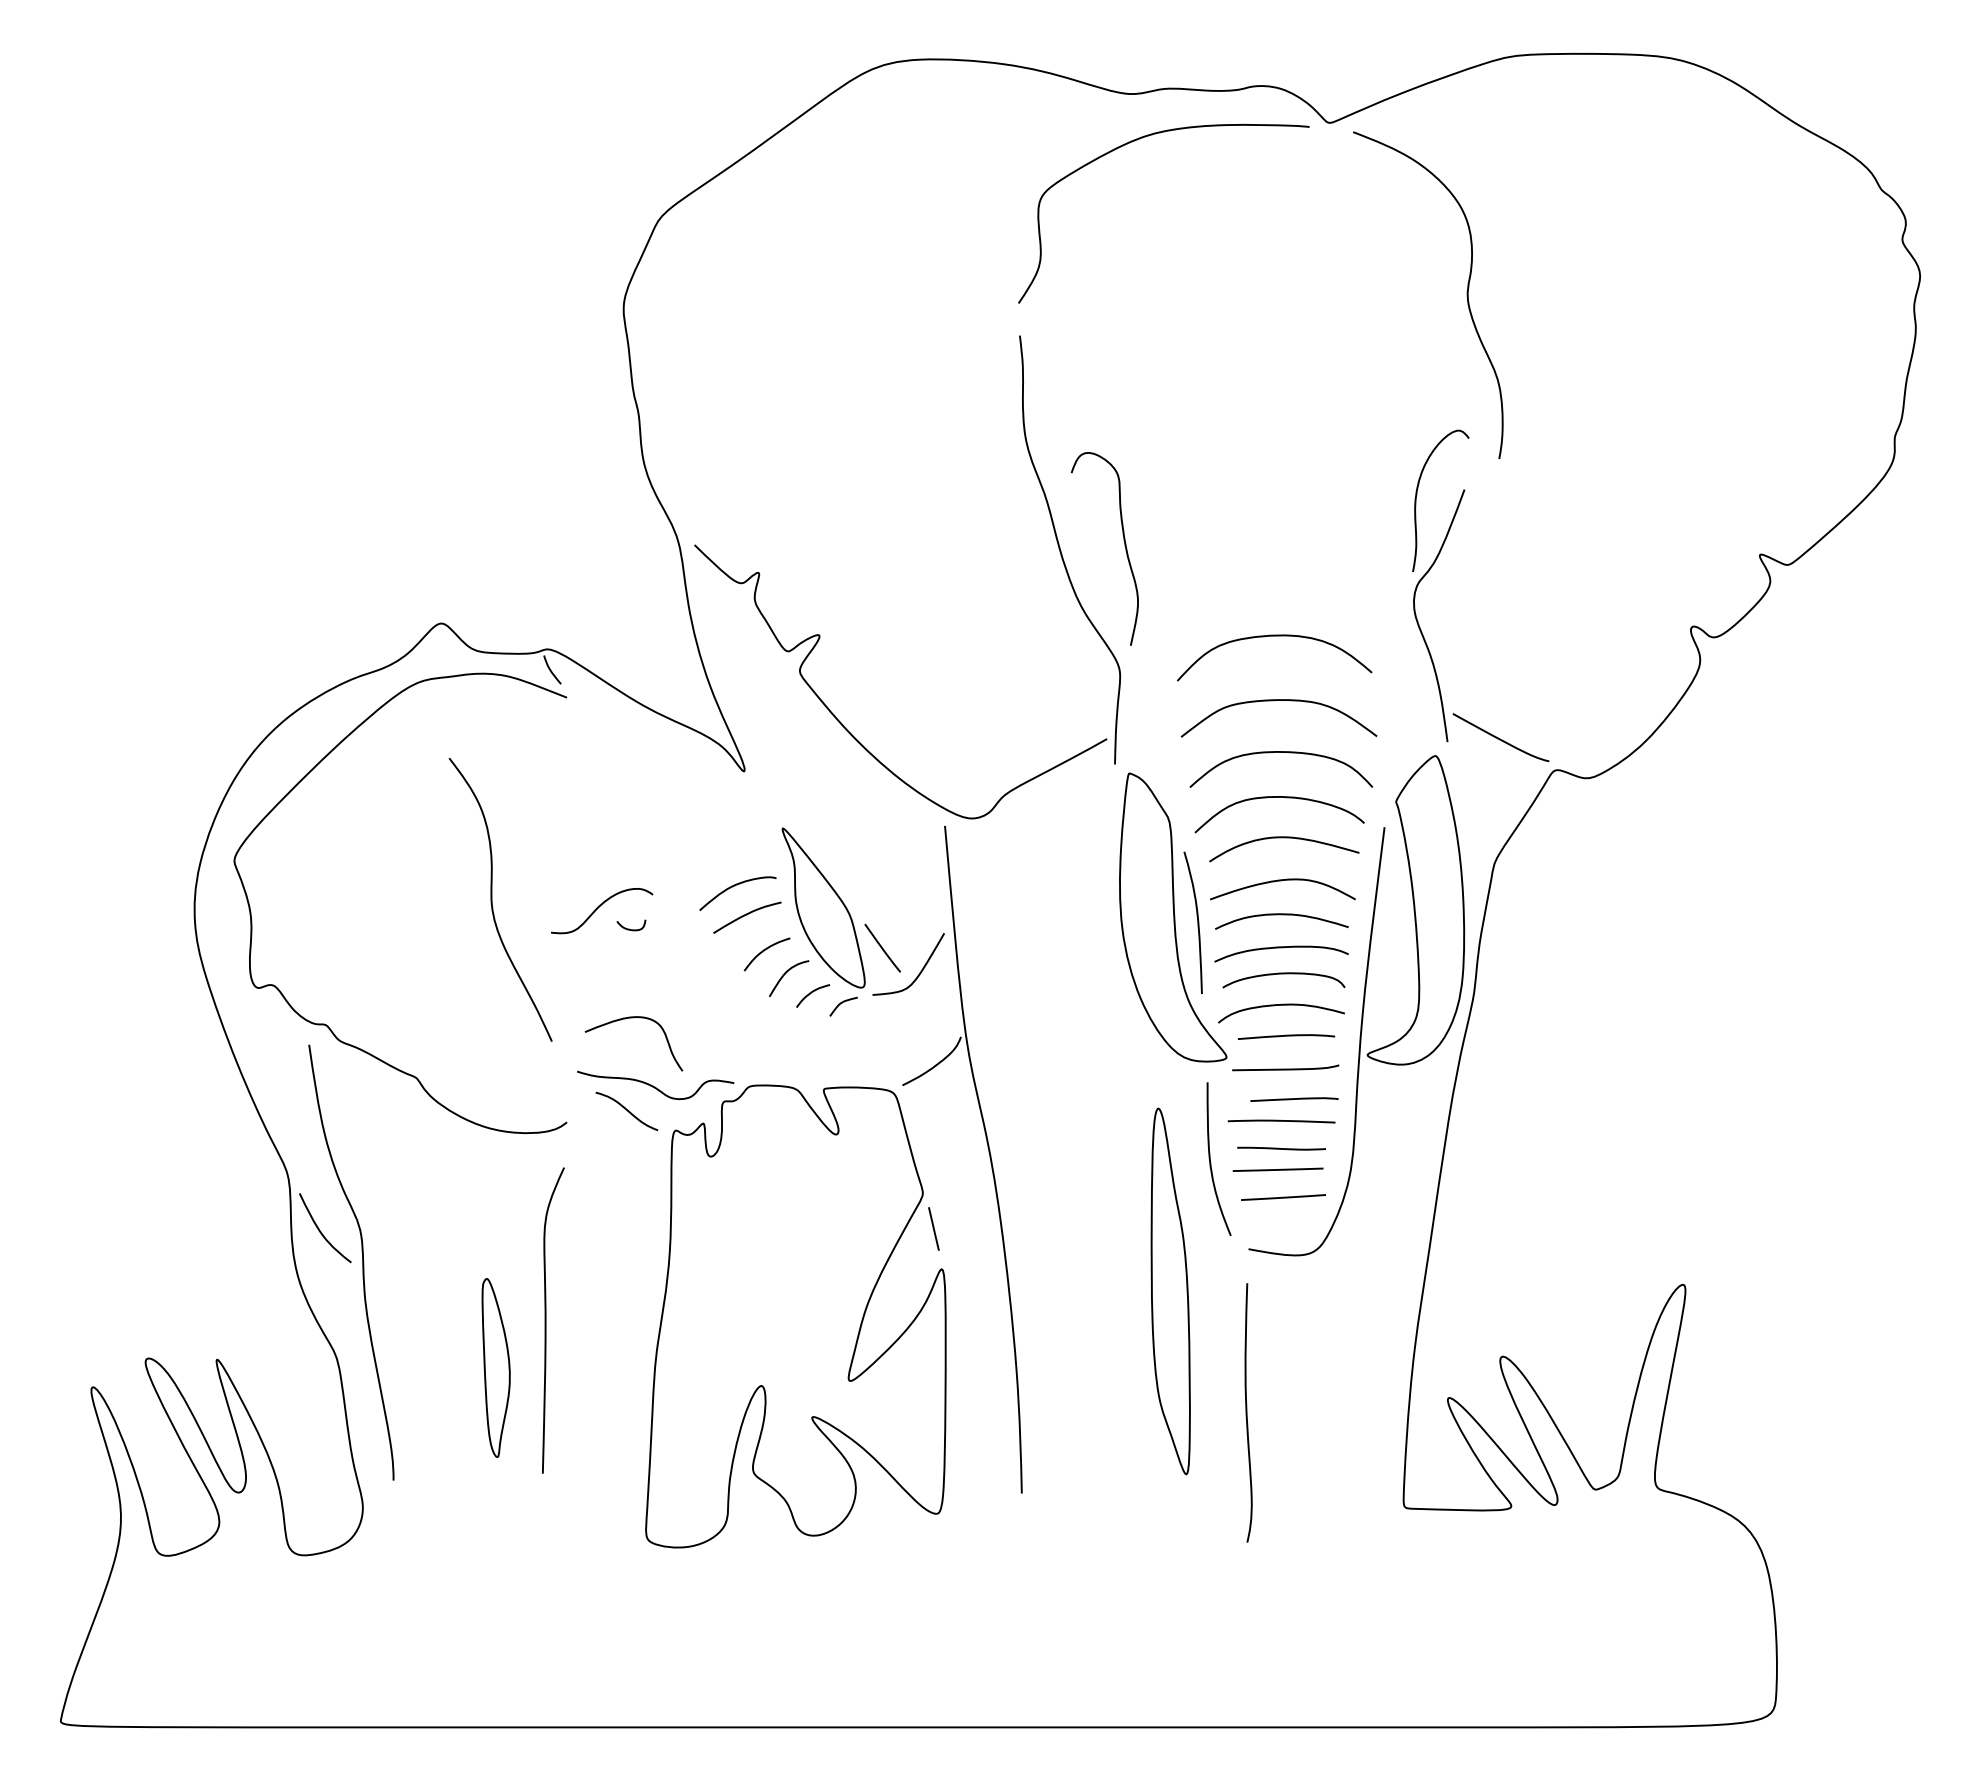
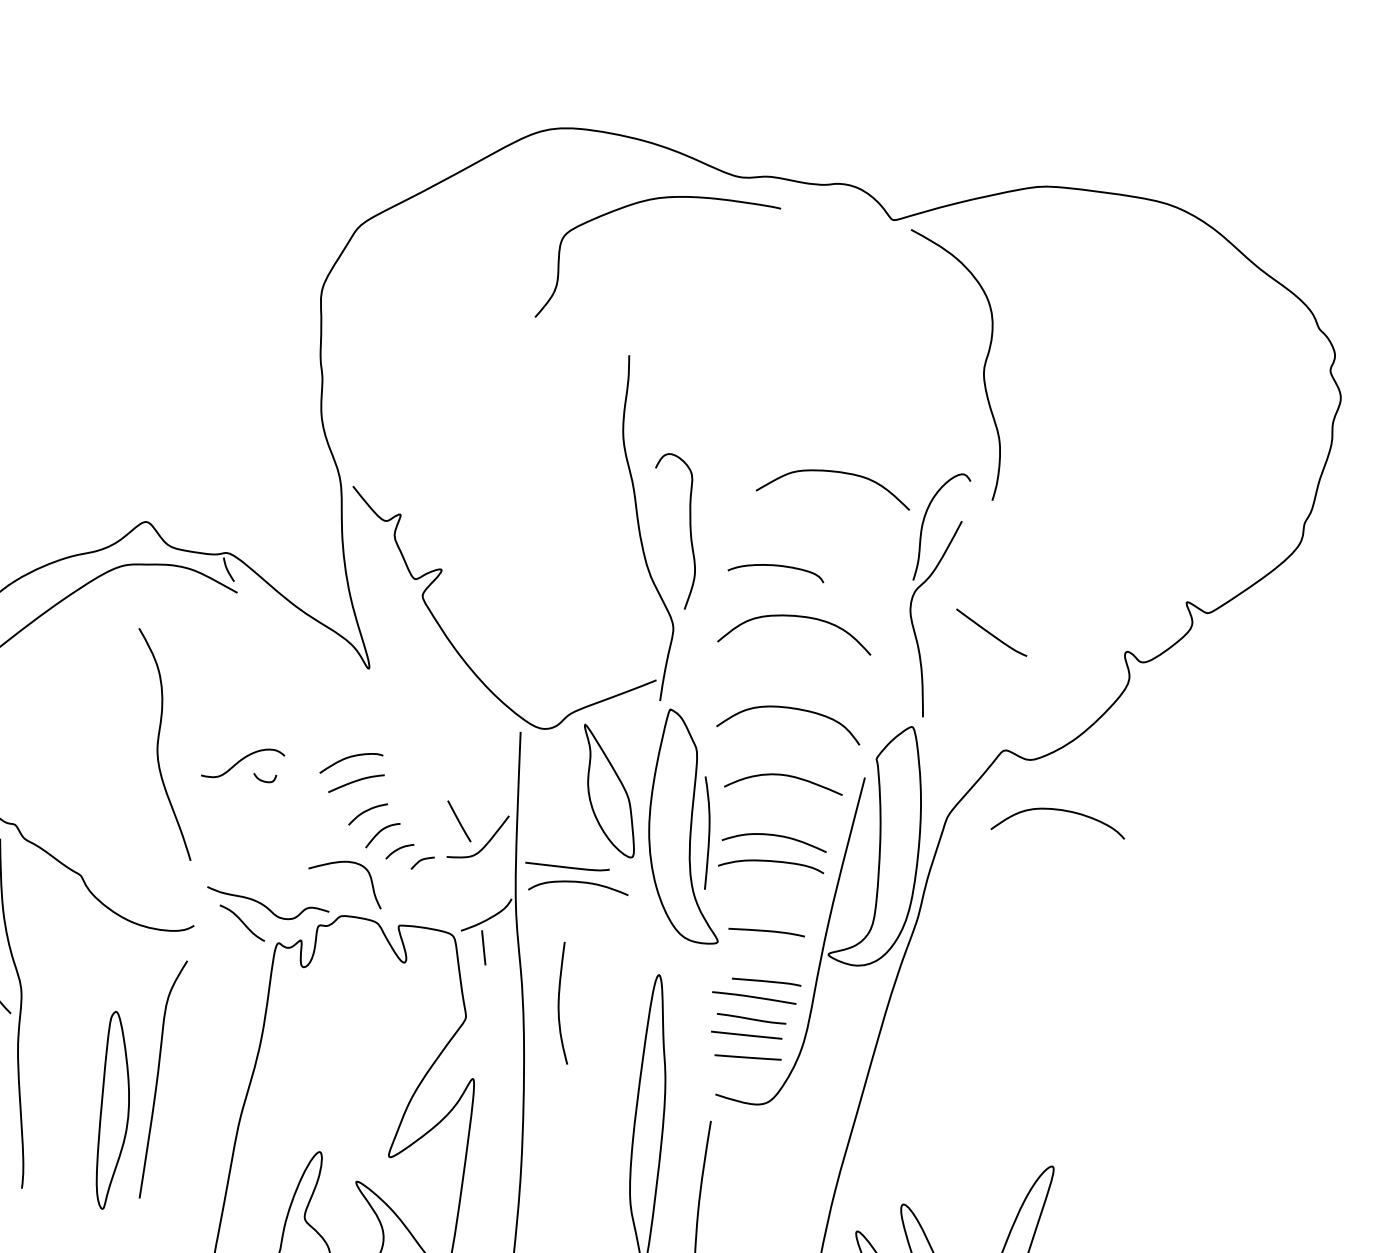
curve: (1132, 142) -> (640, 202), moved
curve: (1274, 701) -> (832, 472), moved
curve: (1500, 738) -> (991, 633), moved
curve: (1279, 797) -> (1060, 810), moved
curve: (1281, 881) -> (778, 809), removed
part: (823, 907) -> (609, 790), moved
curve: (1283, 974) -> (776, 566), moved
curve: (1281, 1005) -> (579, 882), moved
curve: (633, 1018) -> (347, 862), moved
curve: (1285, 1068) -> (567, 866), moved
curve: (1210, 1158) -> (559, 1001), moved
line: (933, 1228) -> (483, 947), moved
part: (495, 1367) -> (113, 1110), size x1.4

